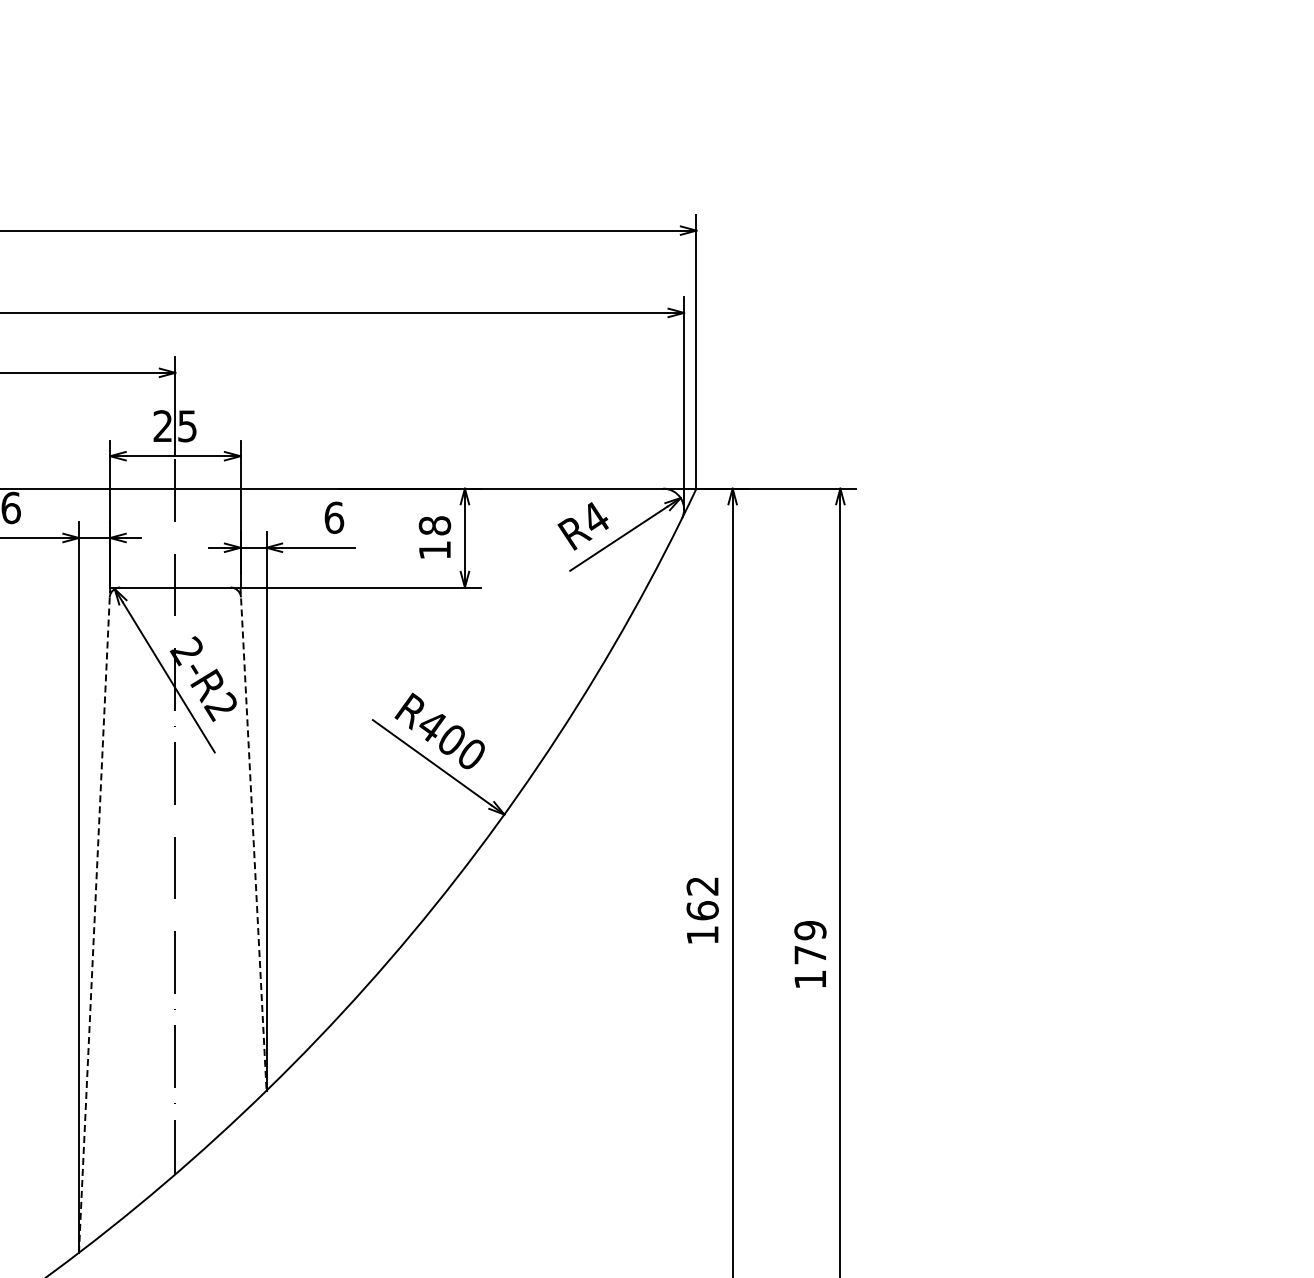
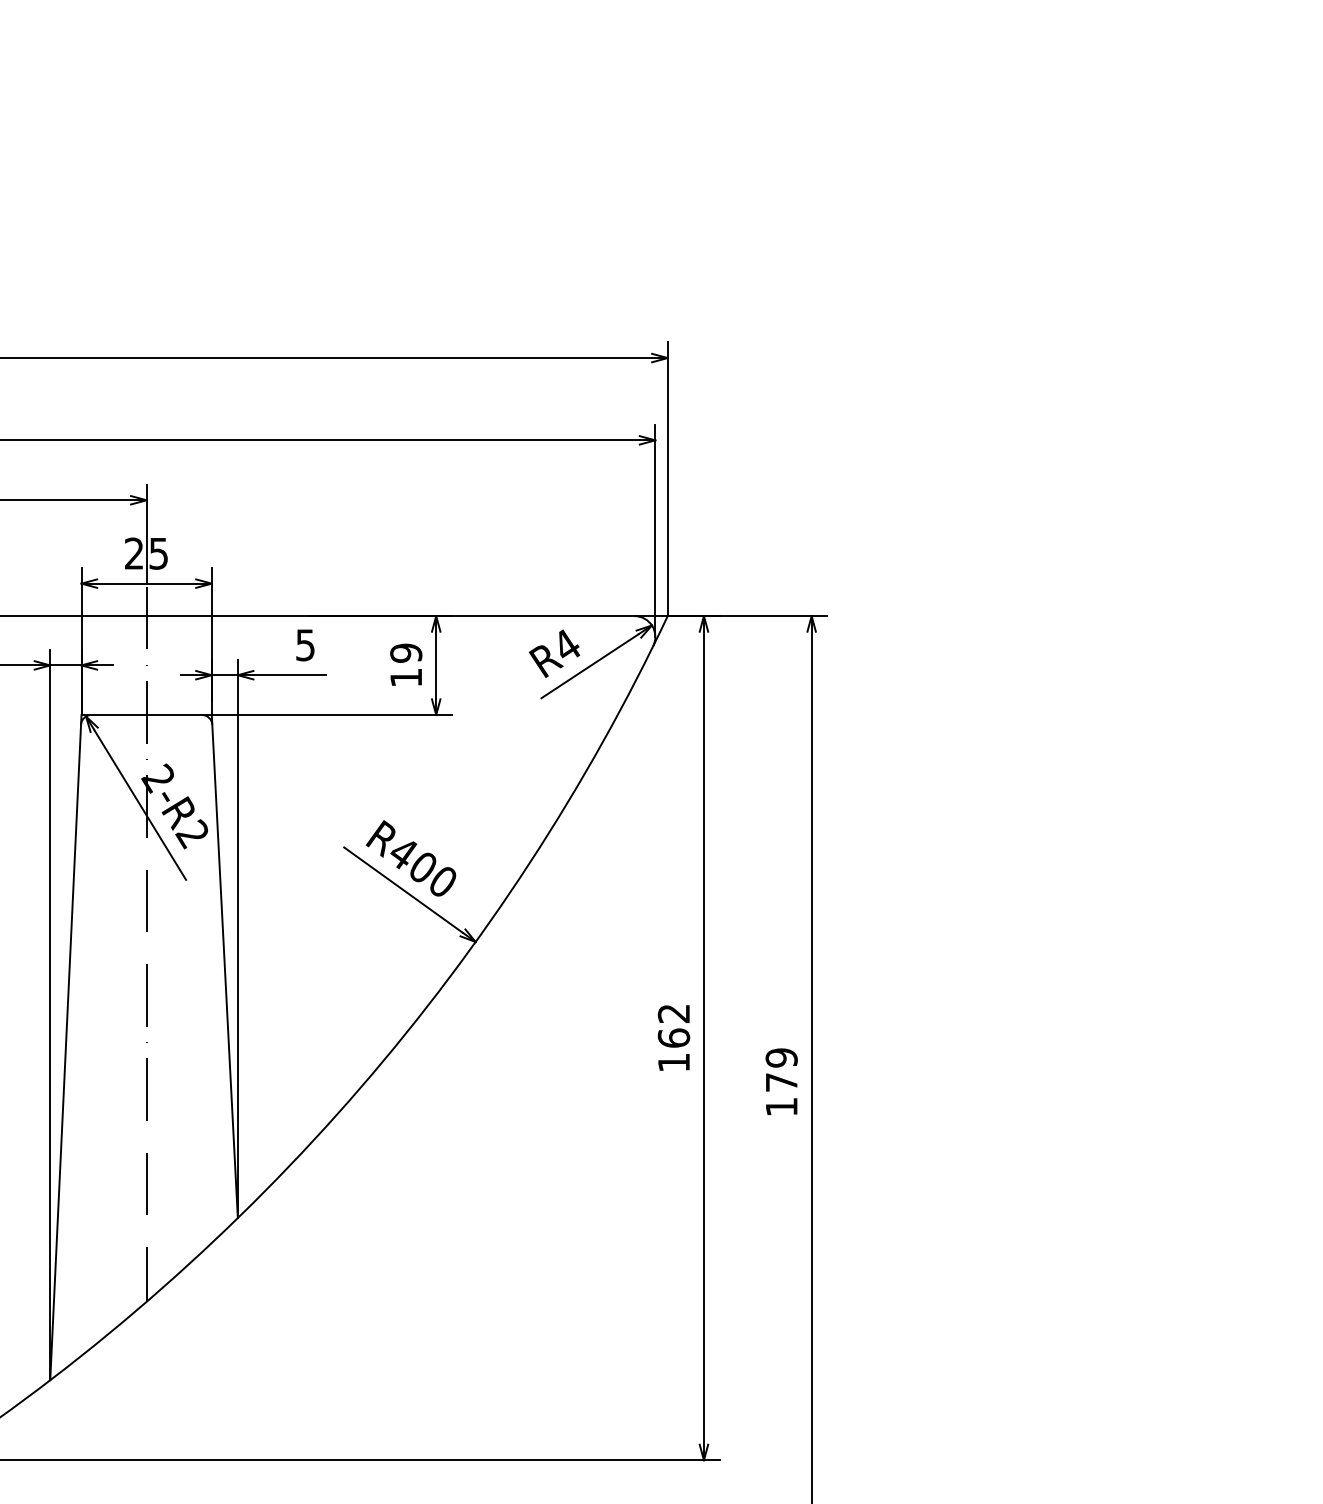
text: (334, 518) -> (305, 645), 6 -> 5
text: (435, 525) -> (406, 652), 18 -> 19
line: (253, 839) -> (224, 966), dashed -> solid
line: (94, 920) -> (65, 1047), dashed -> solid

